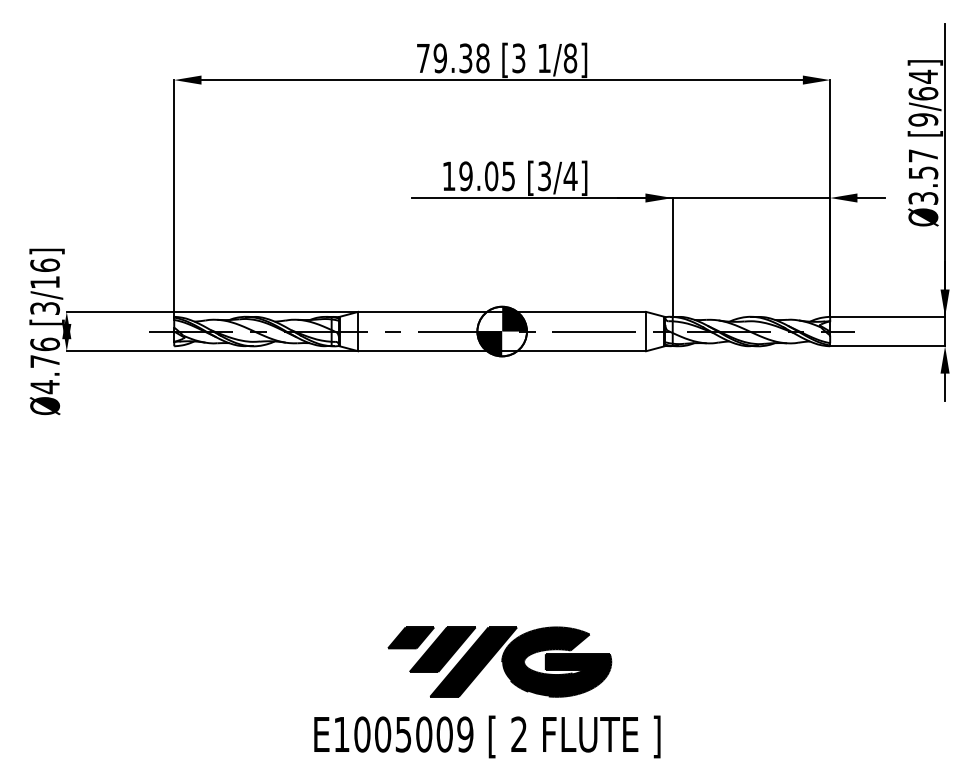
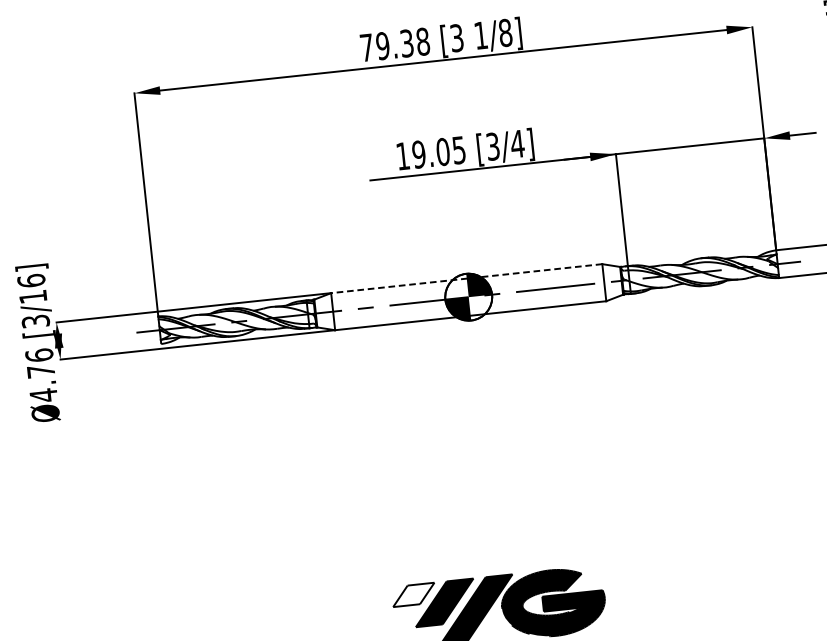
line: (502, 311) -> (467, 278), solid -> dashed
fill: (411, 637) -> (414, 594), removed

